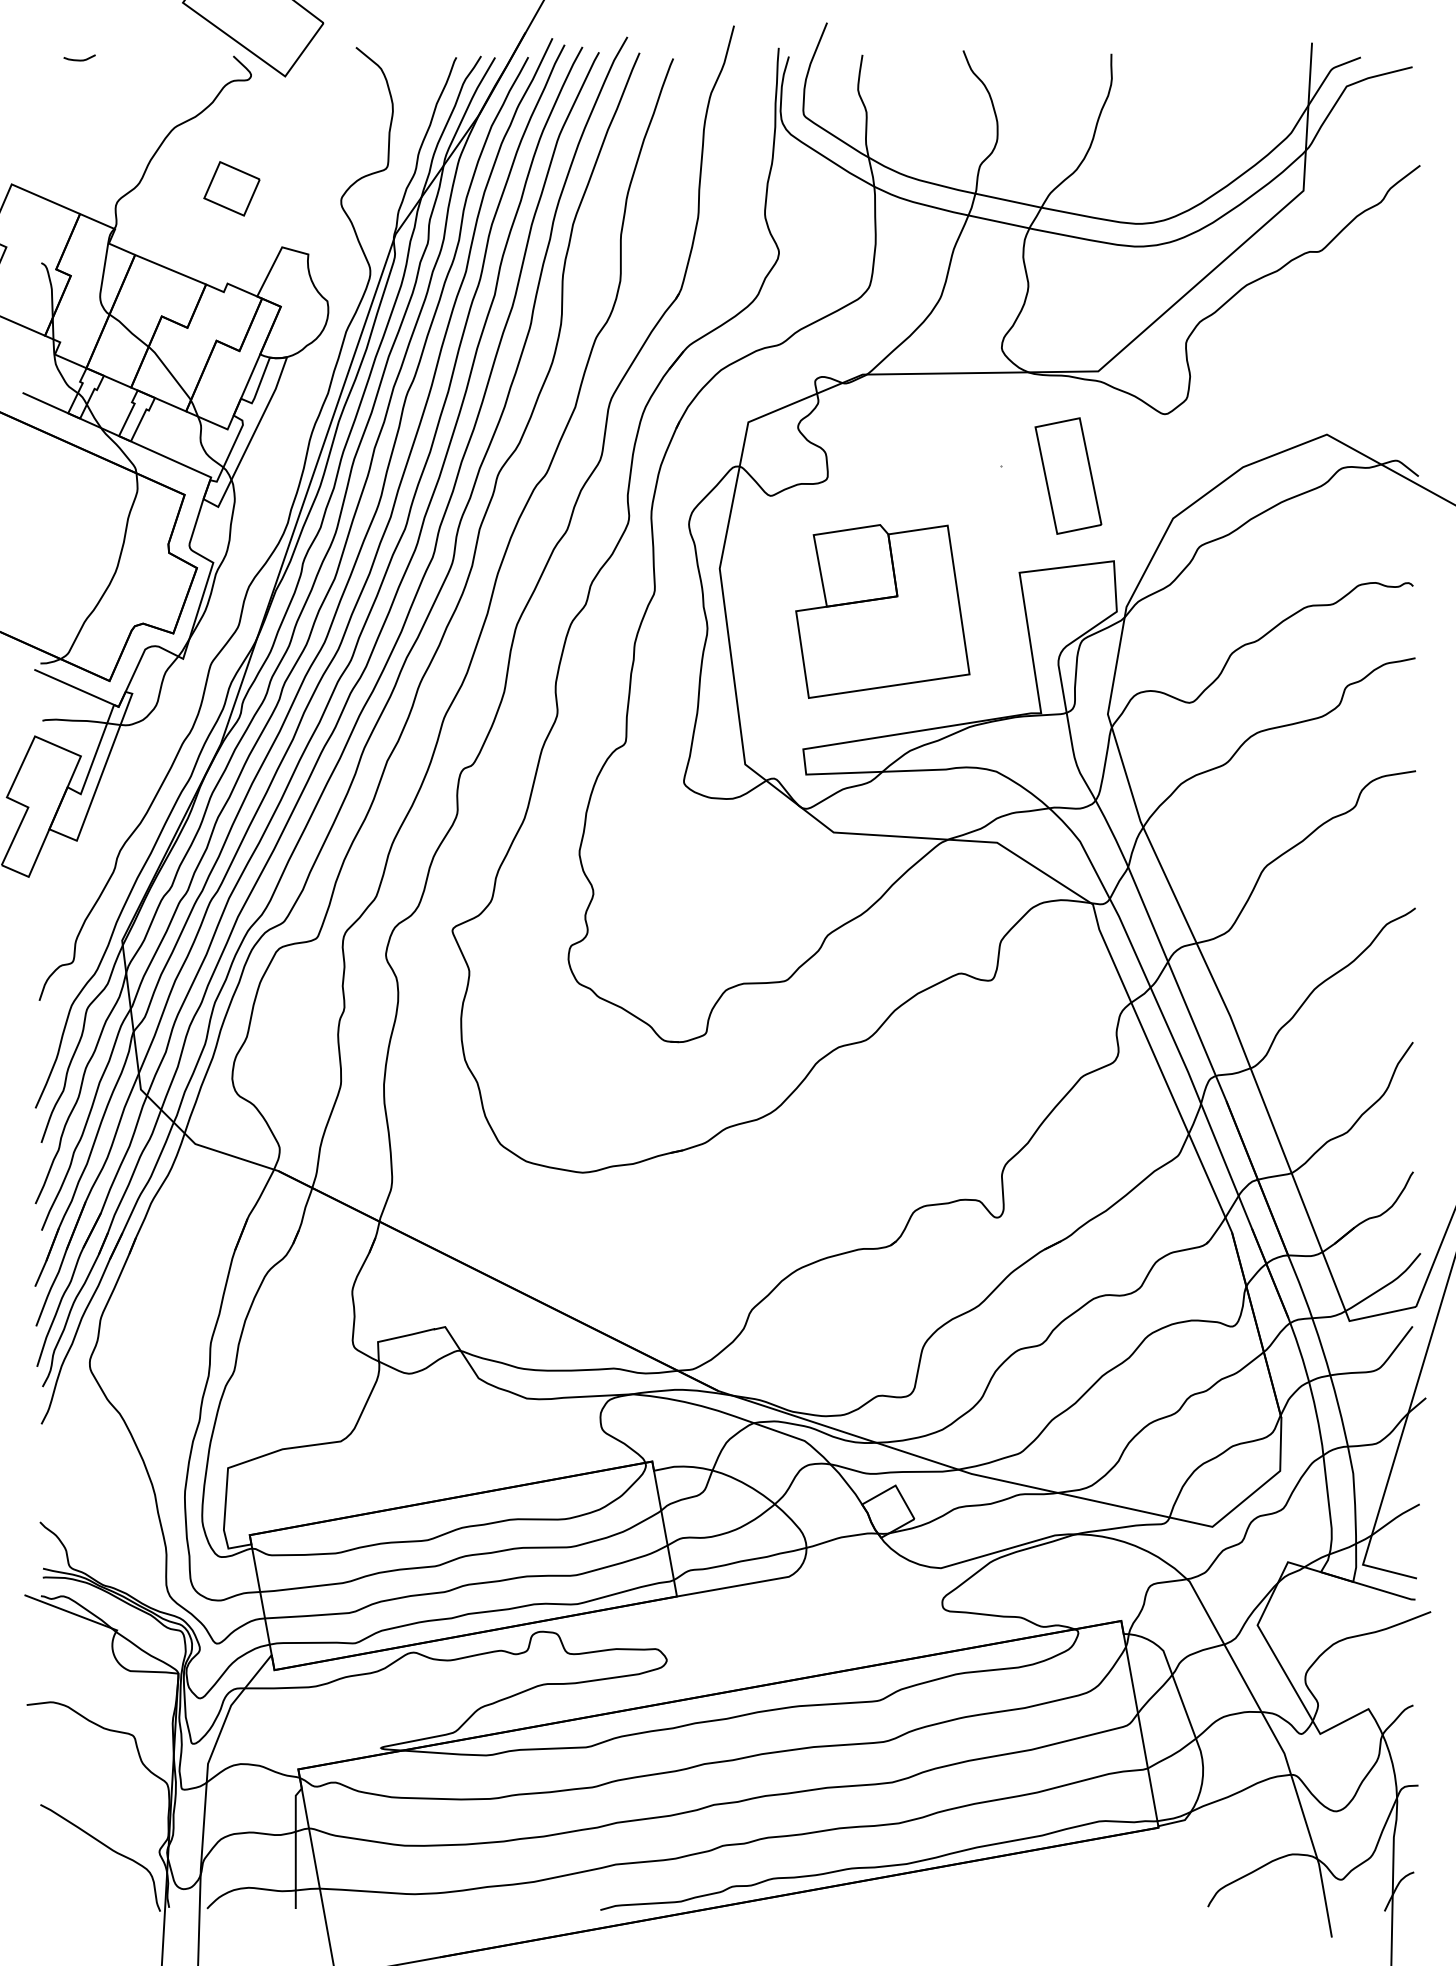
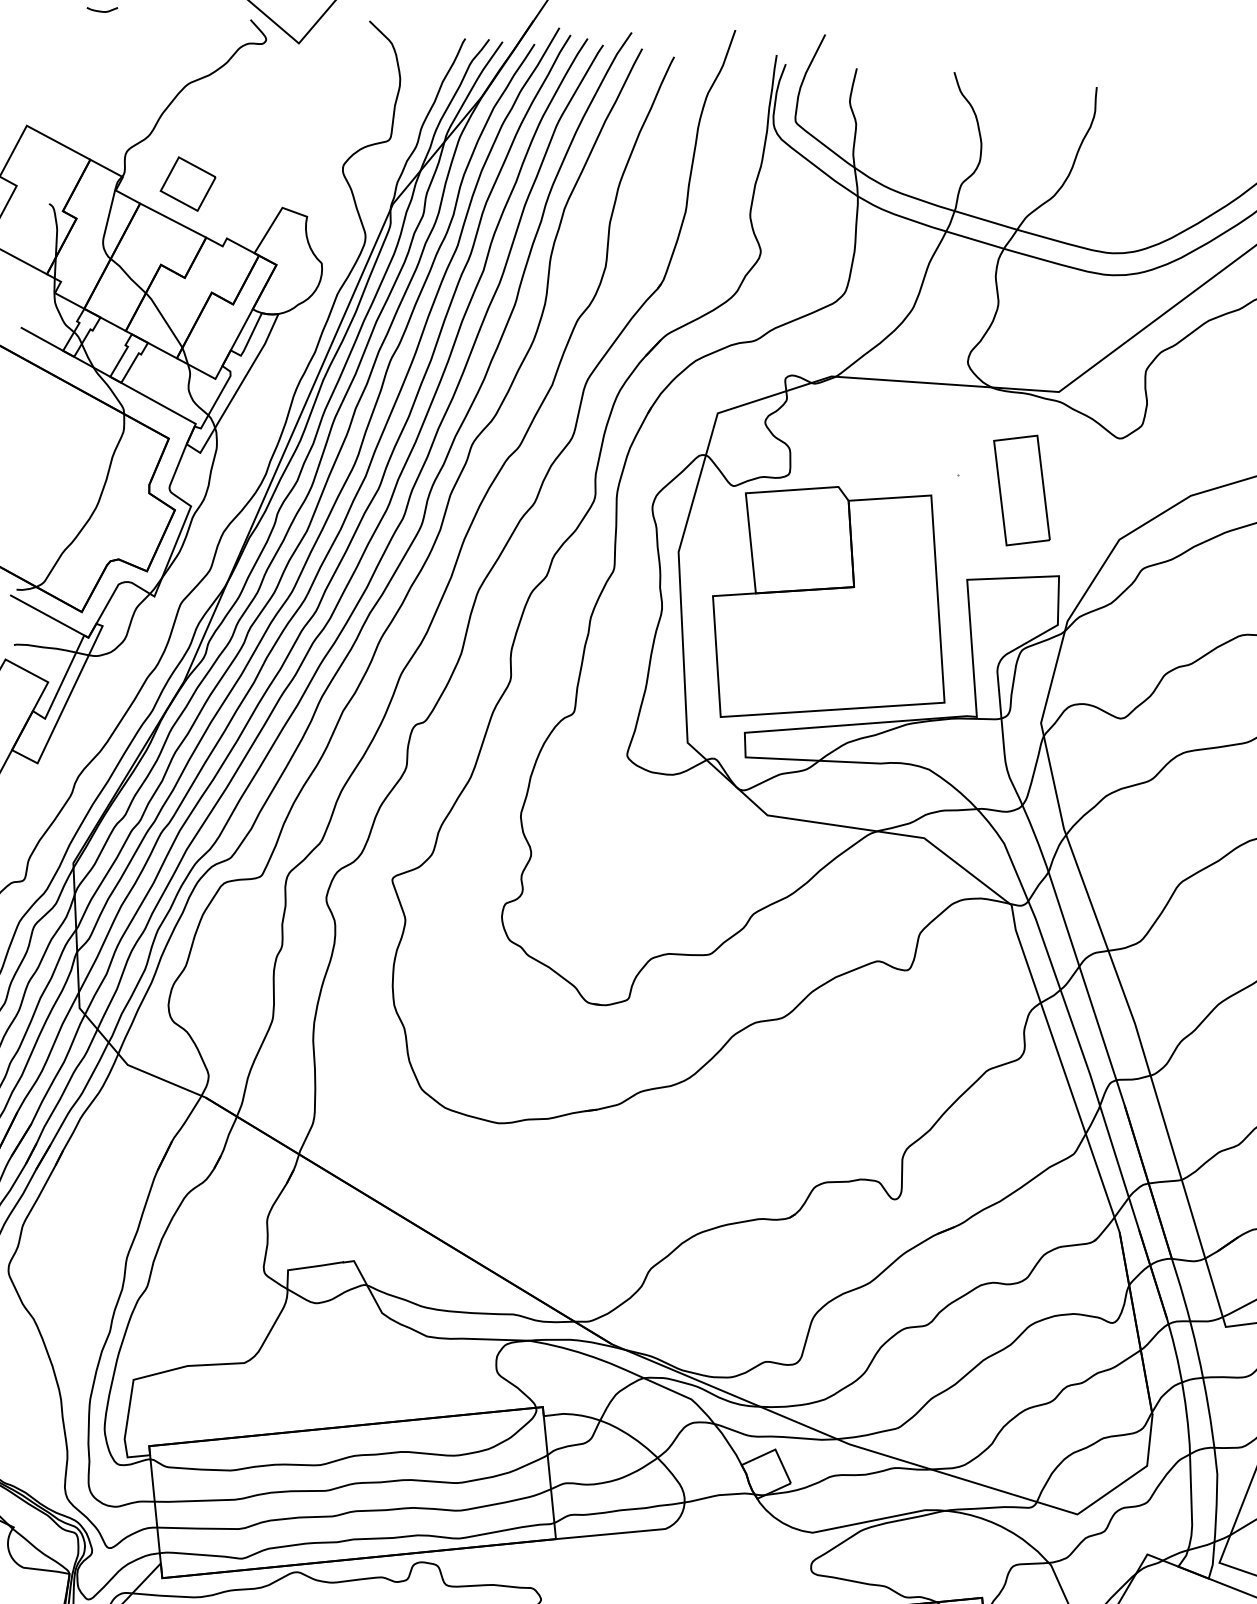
part: (231, 188) -> (187, 183), moved
part: (882, 611) -> (832, 606), size x1.43

